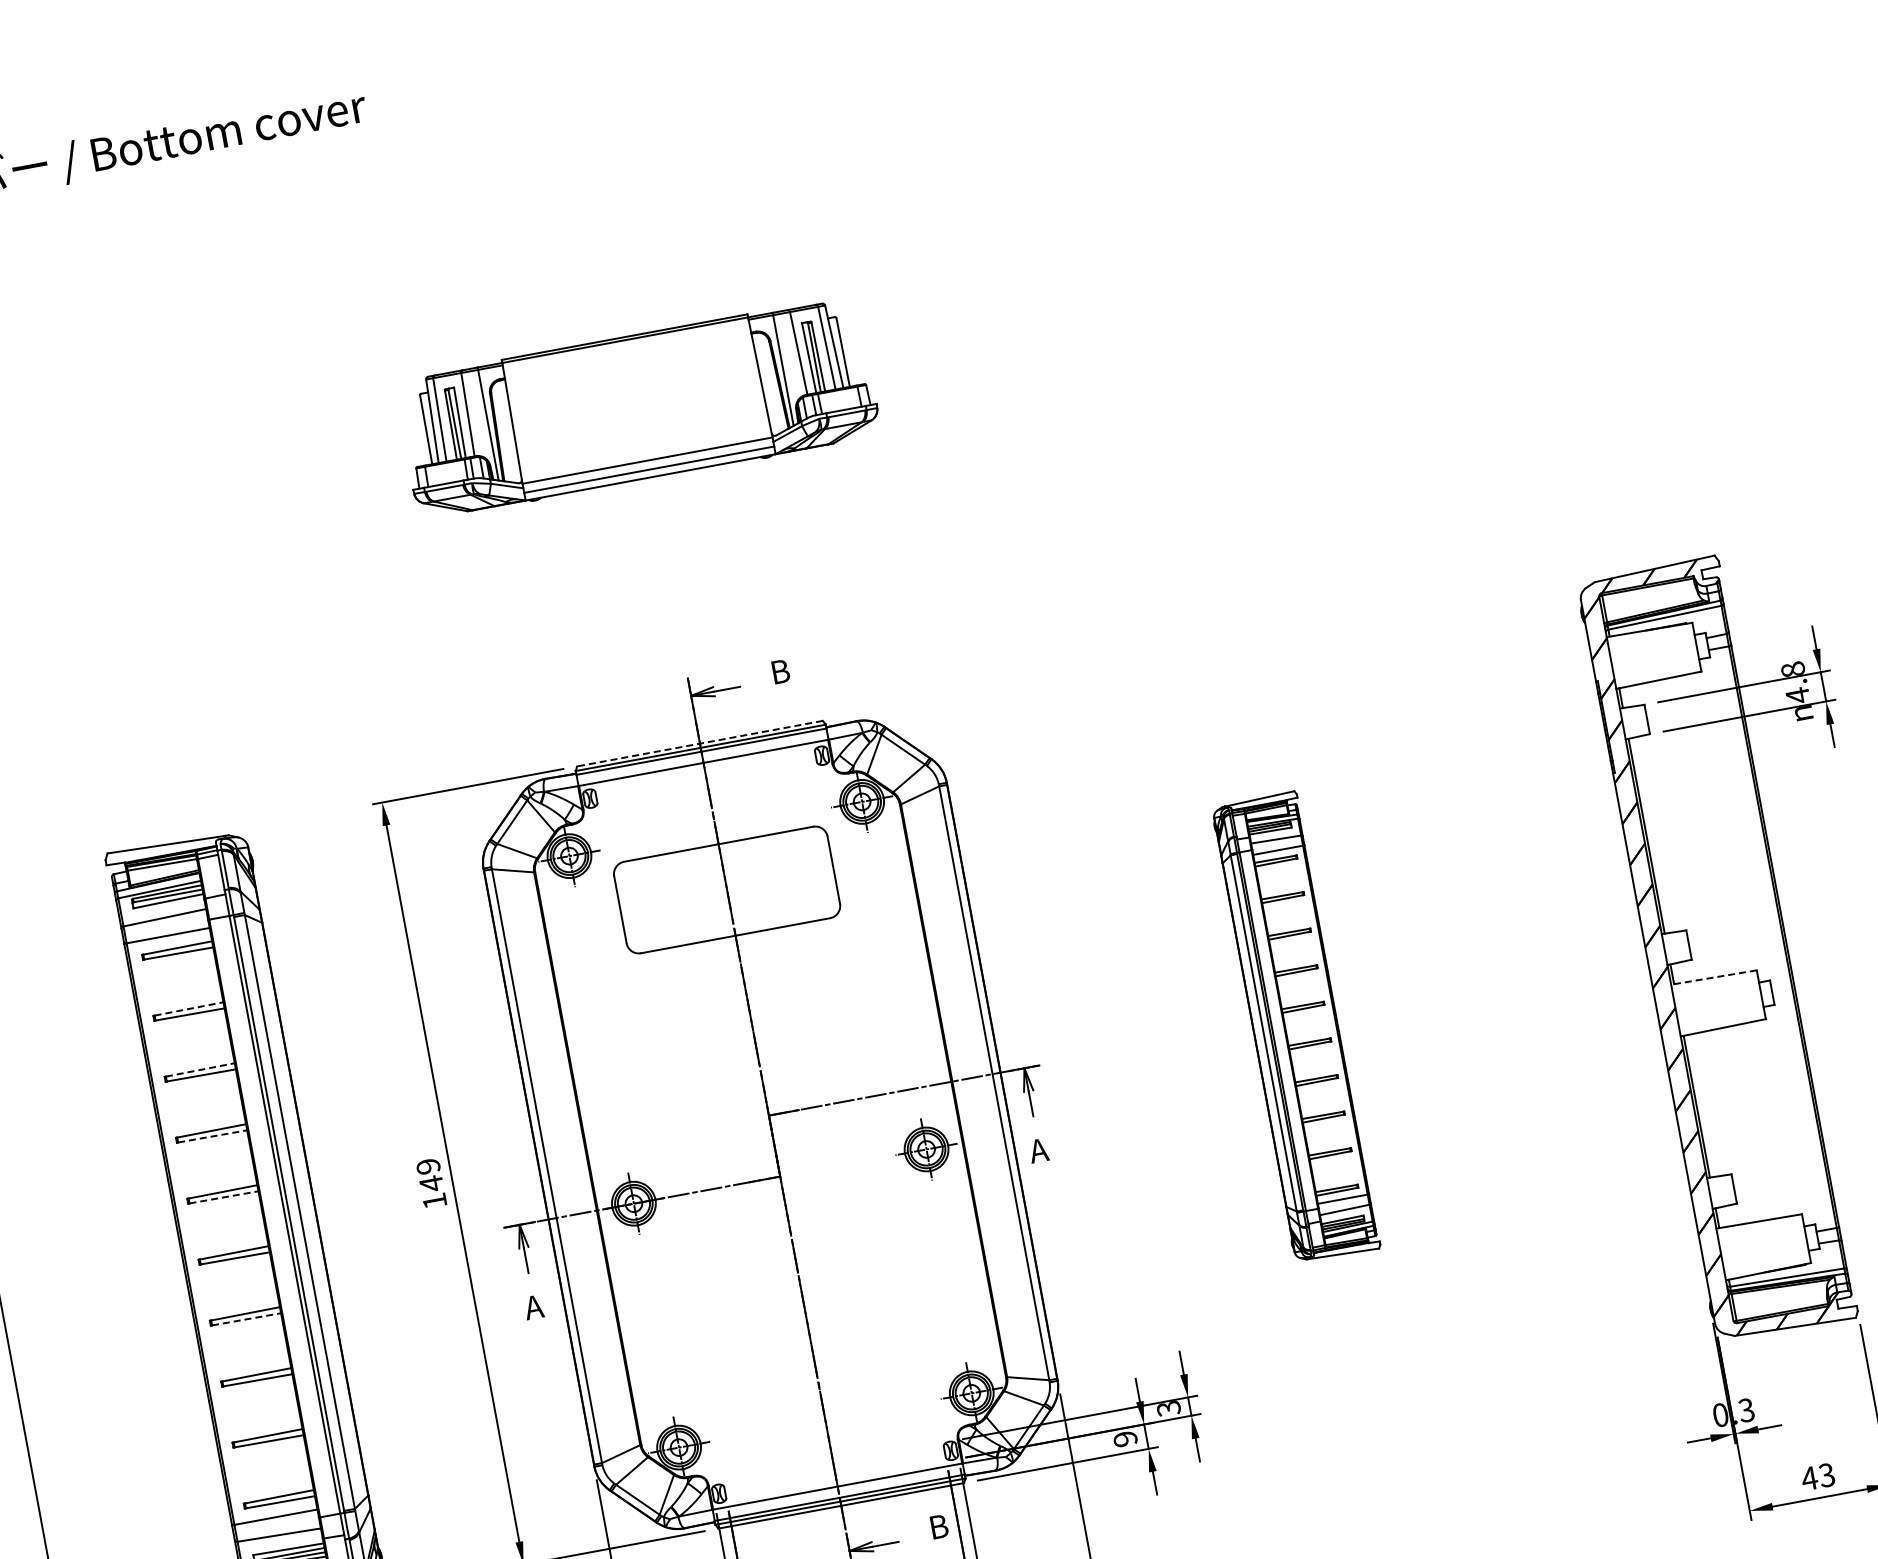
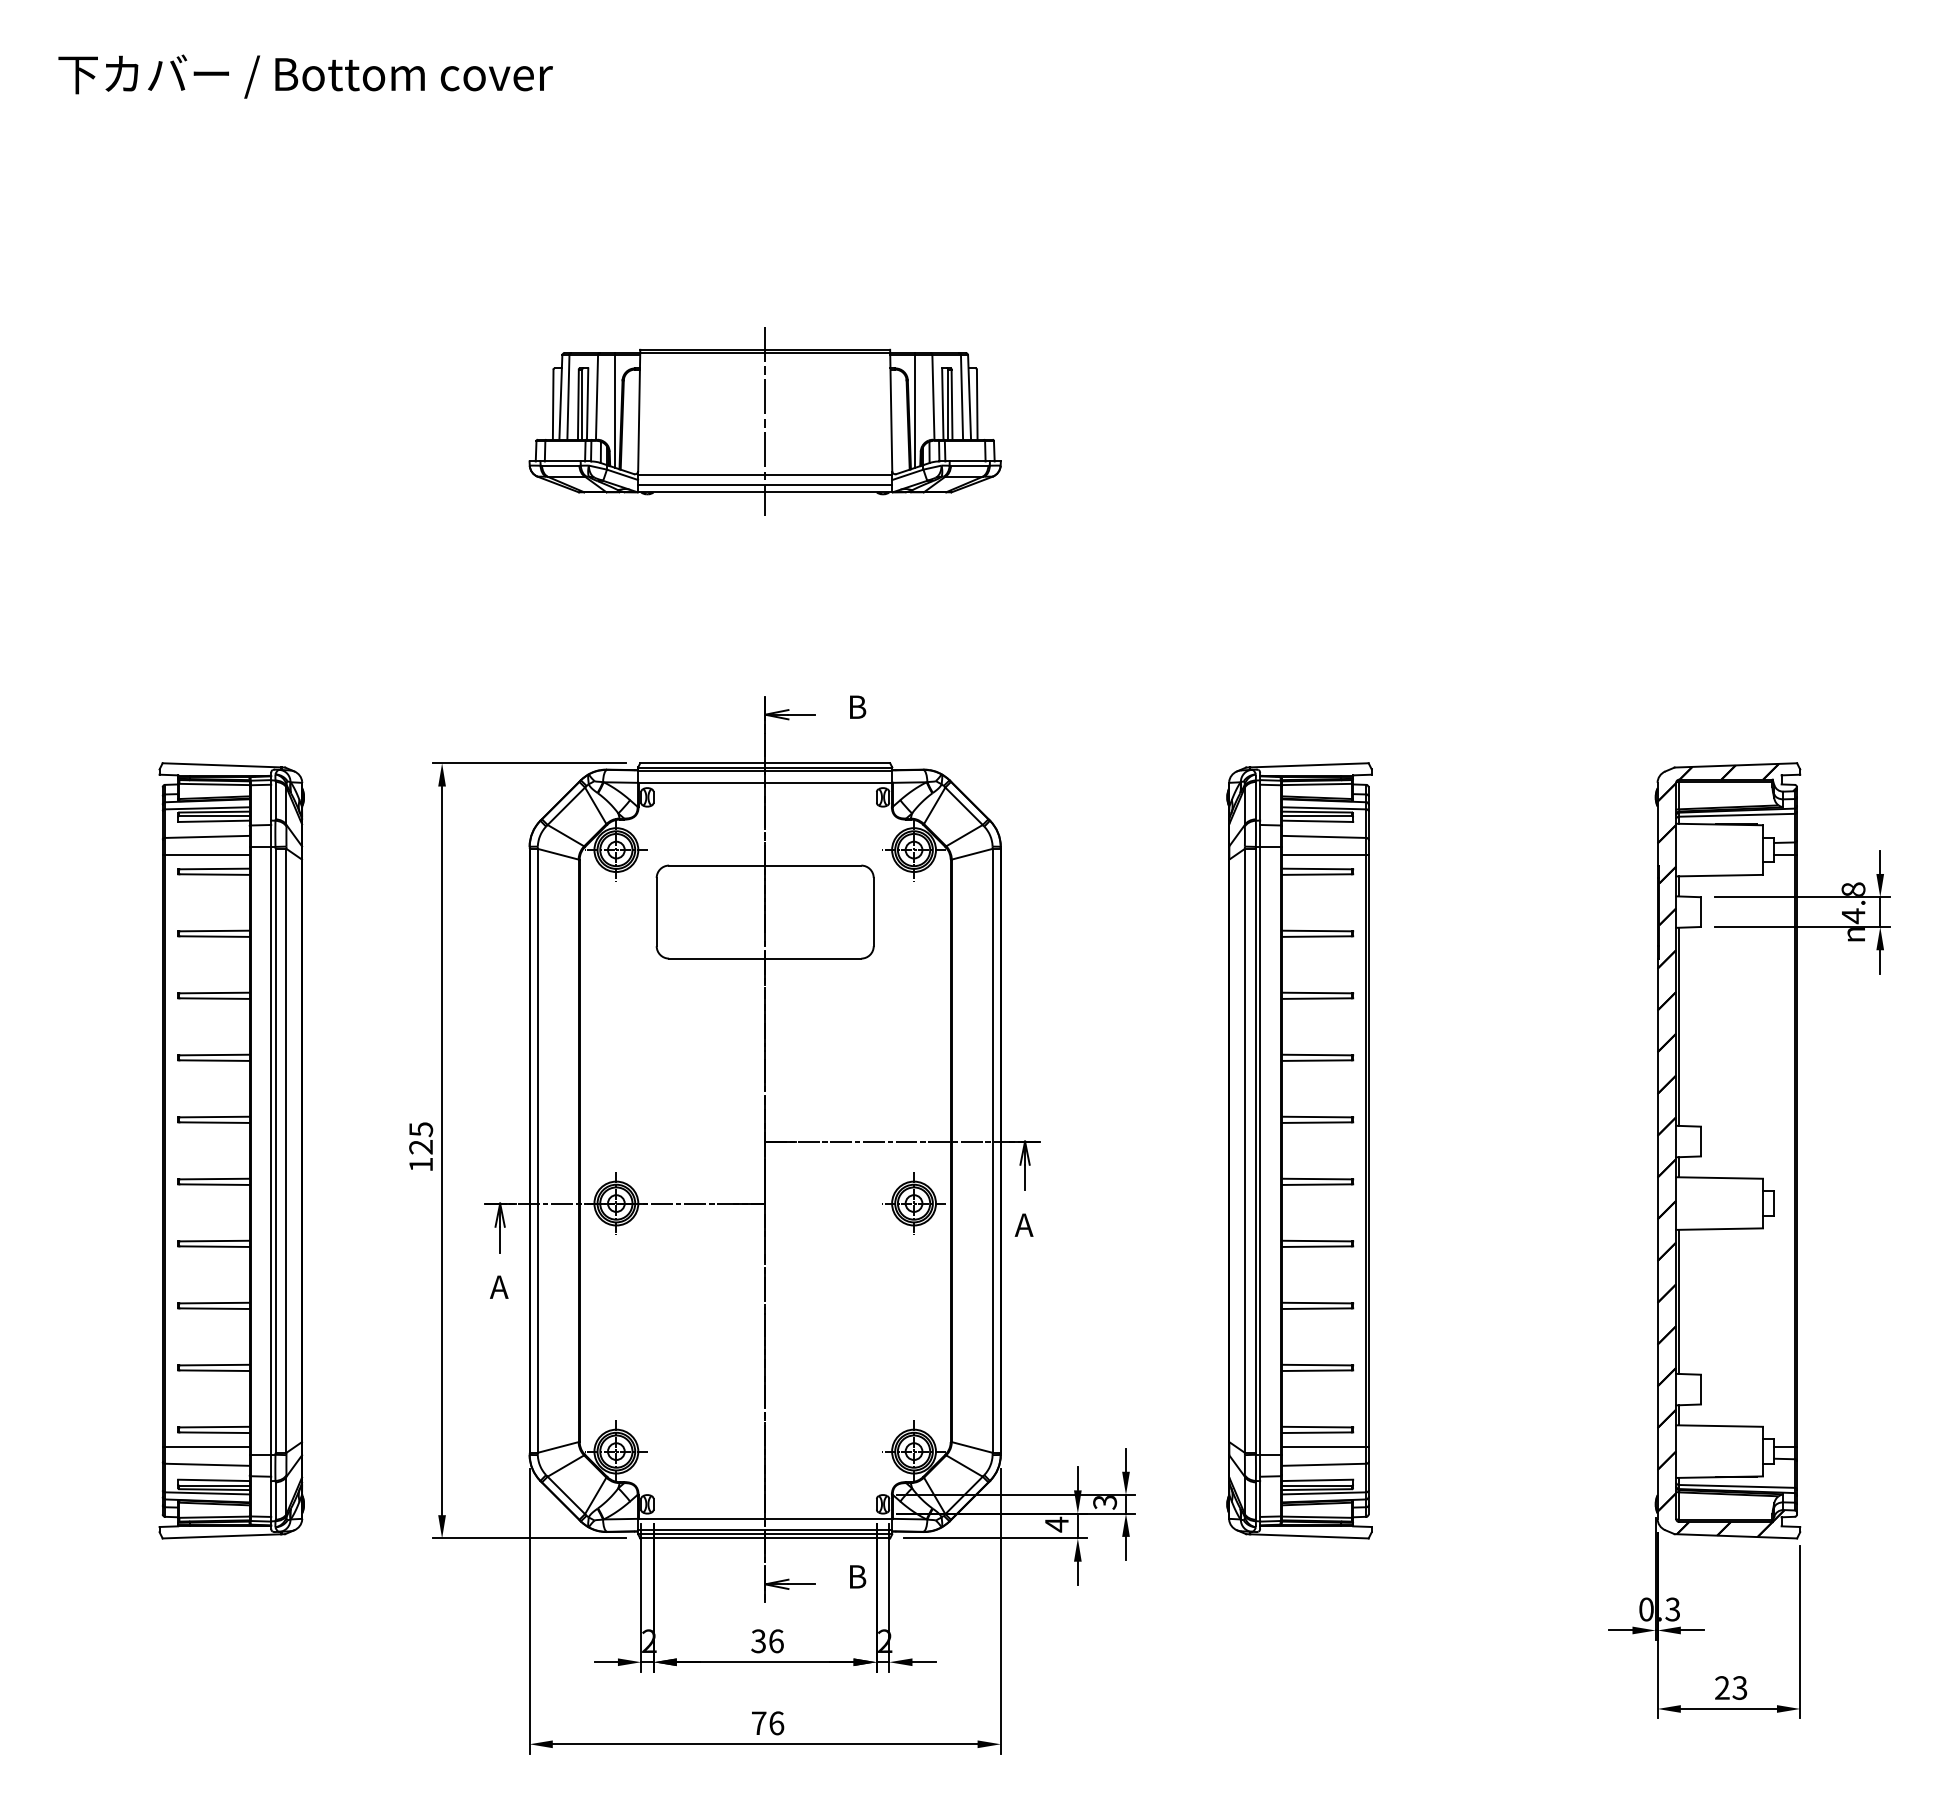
line: (637, 406) -> (765, 420), added
line: (700, 743) -> (765, 763), dashed -> solid
line: (1713, 977) -> (1719, 1177), dashed -> solid
line: (189, 1009) -> (214, 931), dashed -> solid
part: (1295, 1027) -> (1299, 1150), size x1.67
line: (200, 1070) -> (214, 993), dashed -> solid
line: (212, 1136) -> (214, 1060), dashed -> solid
text: (429, 1175) -> (420, 1138), 149 -> 125
line: (223, 1197) -> (214, 1122), dashed -> solid
line: (246, 1319) -> (214, 1246), dashed -> solid
text: (1125, 1439) -> (1056, 1524), 9 -> 4
text: (1809, 1477) -> (1722, 1687), 43 -> 23

